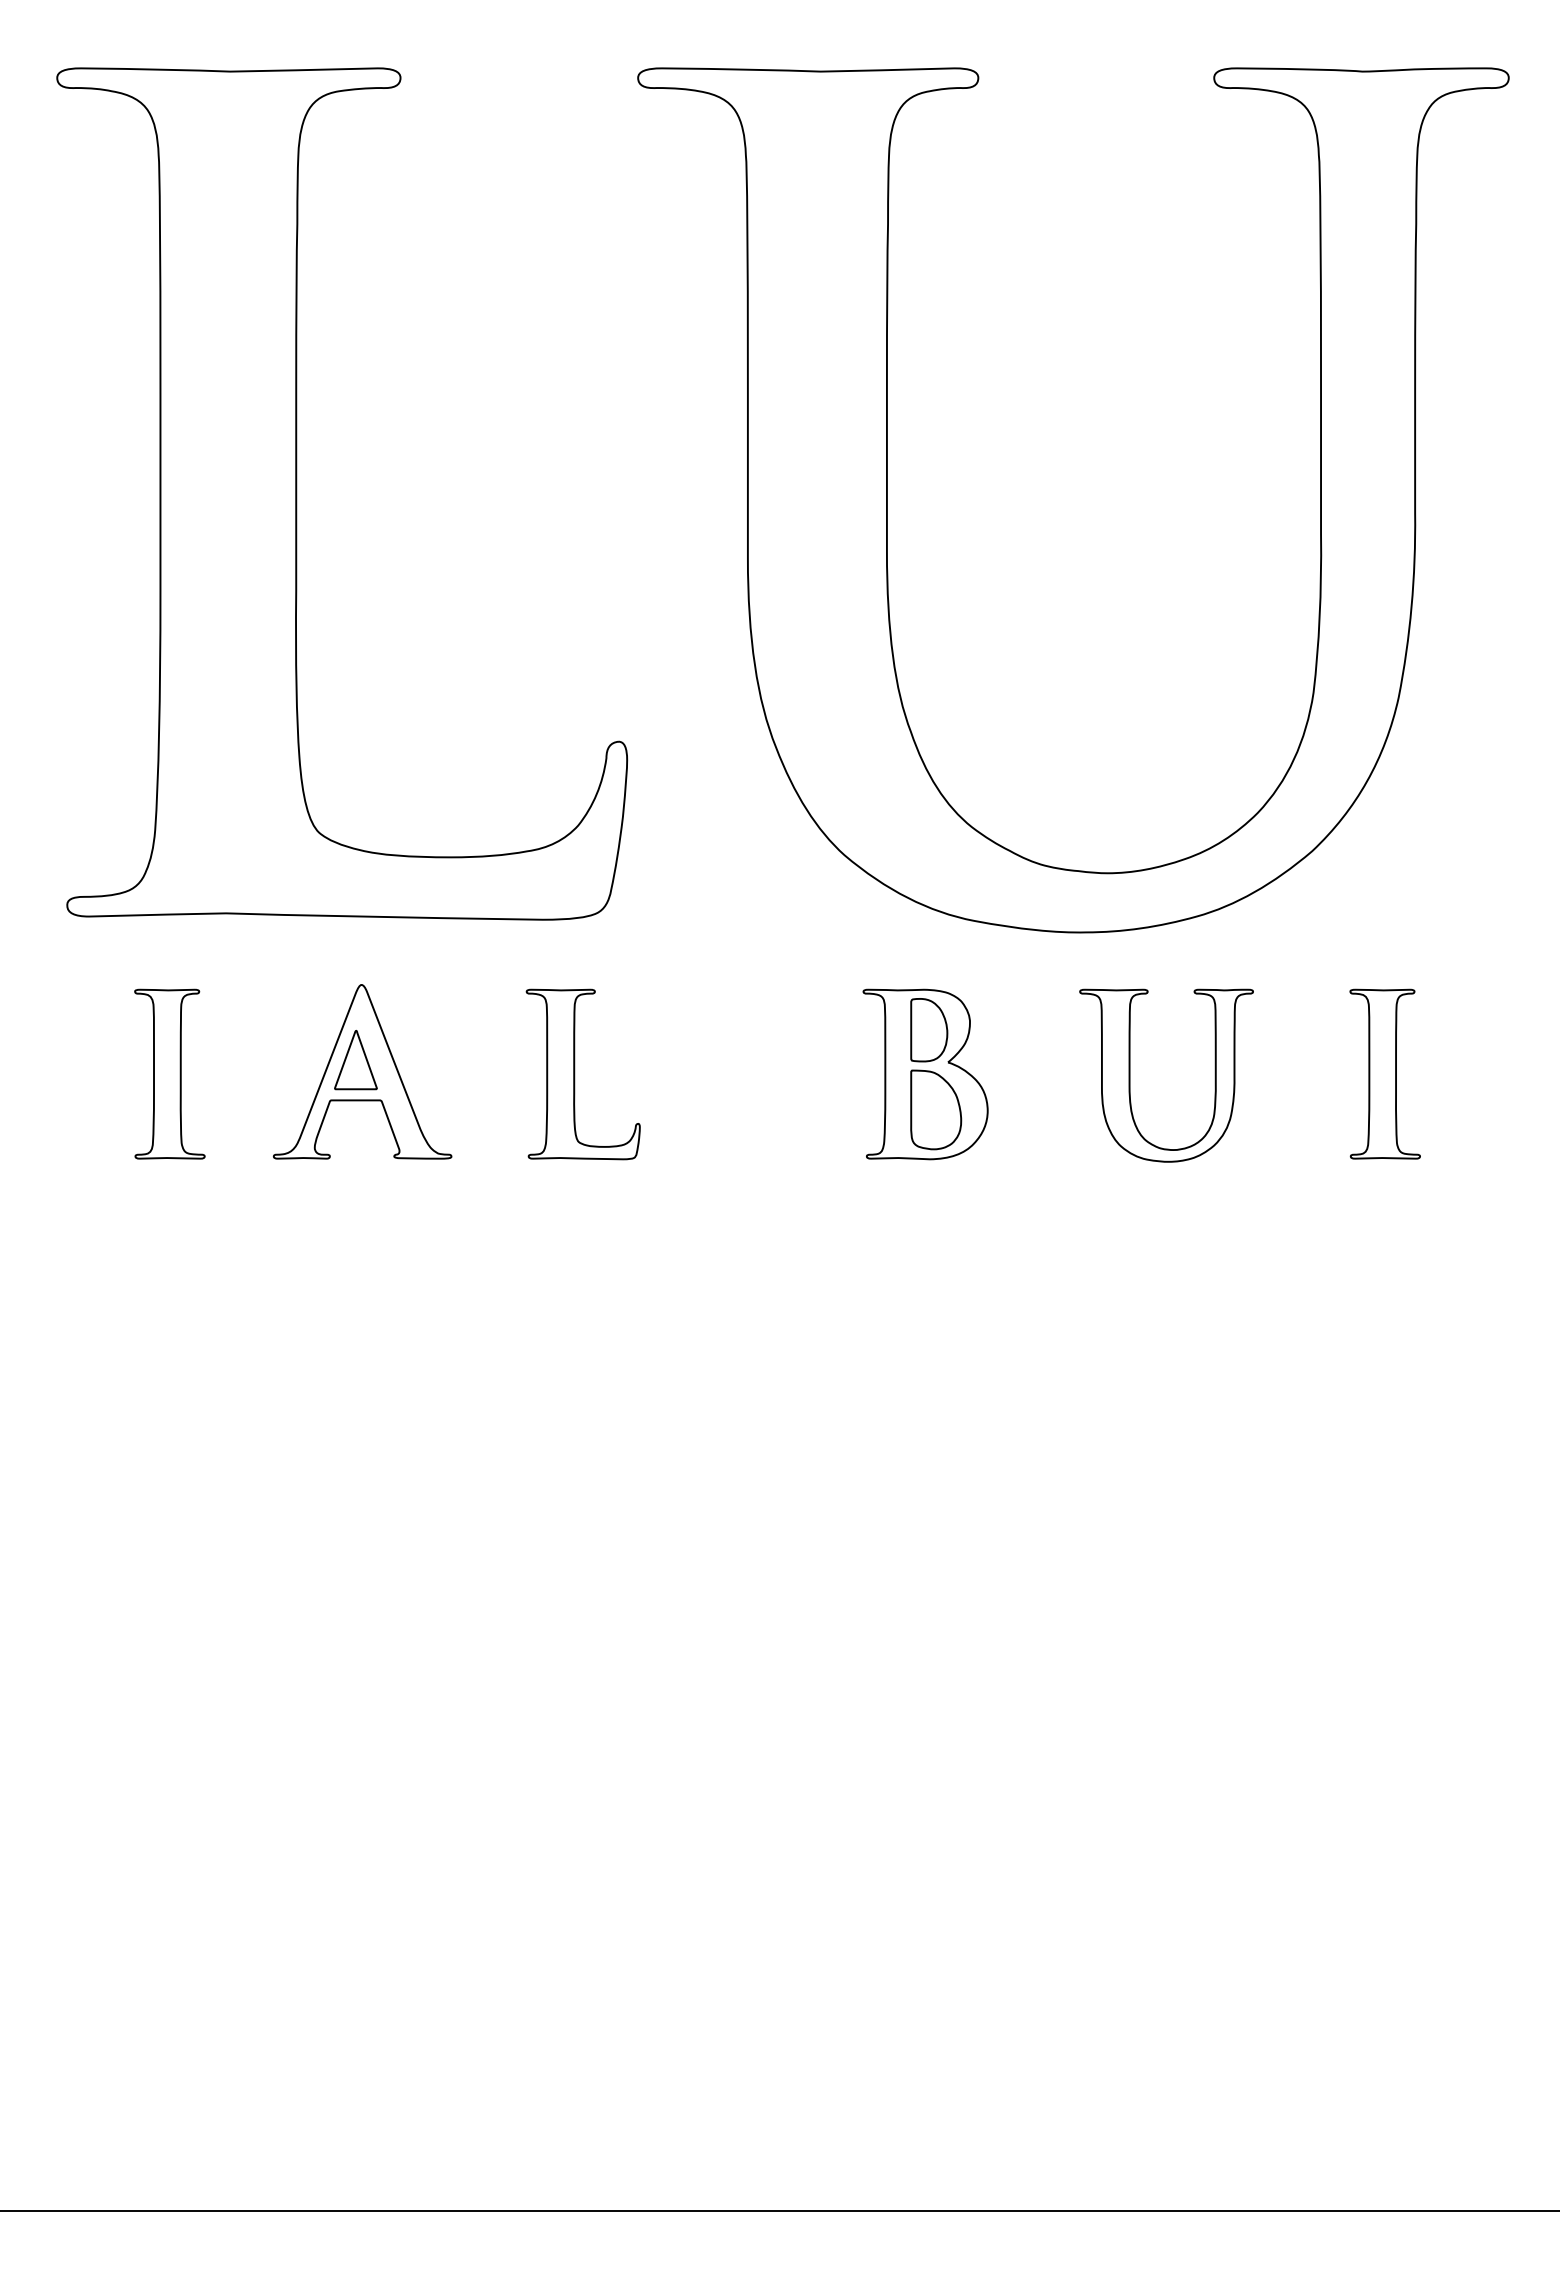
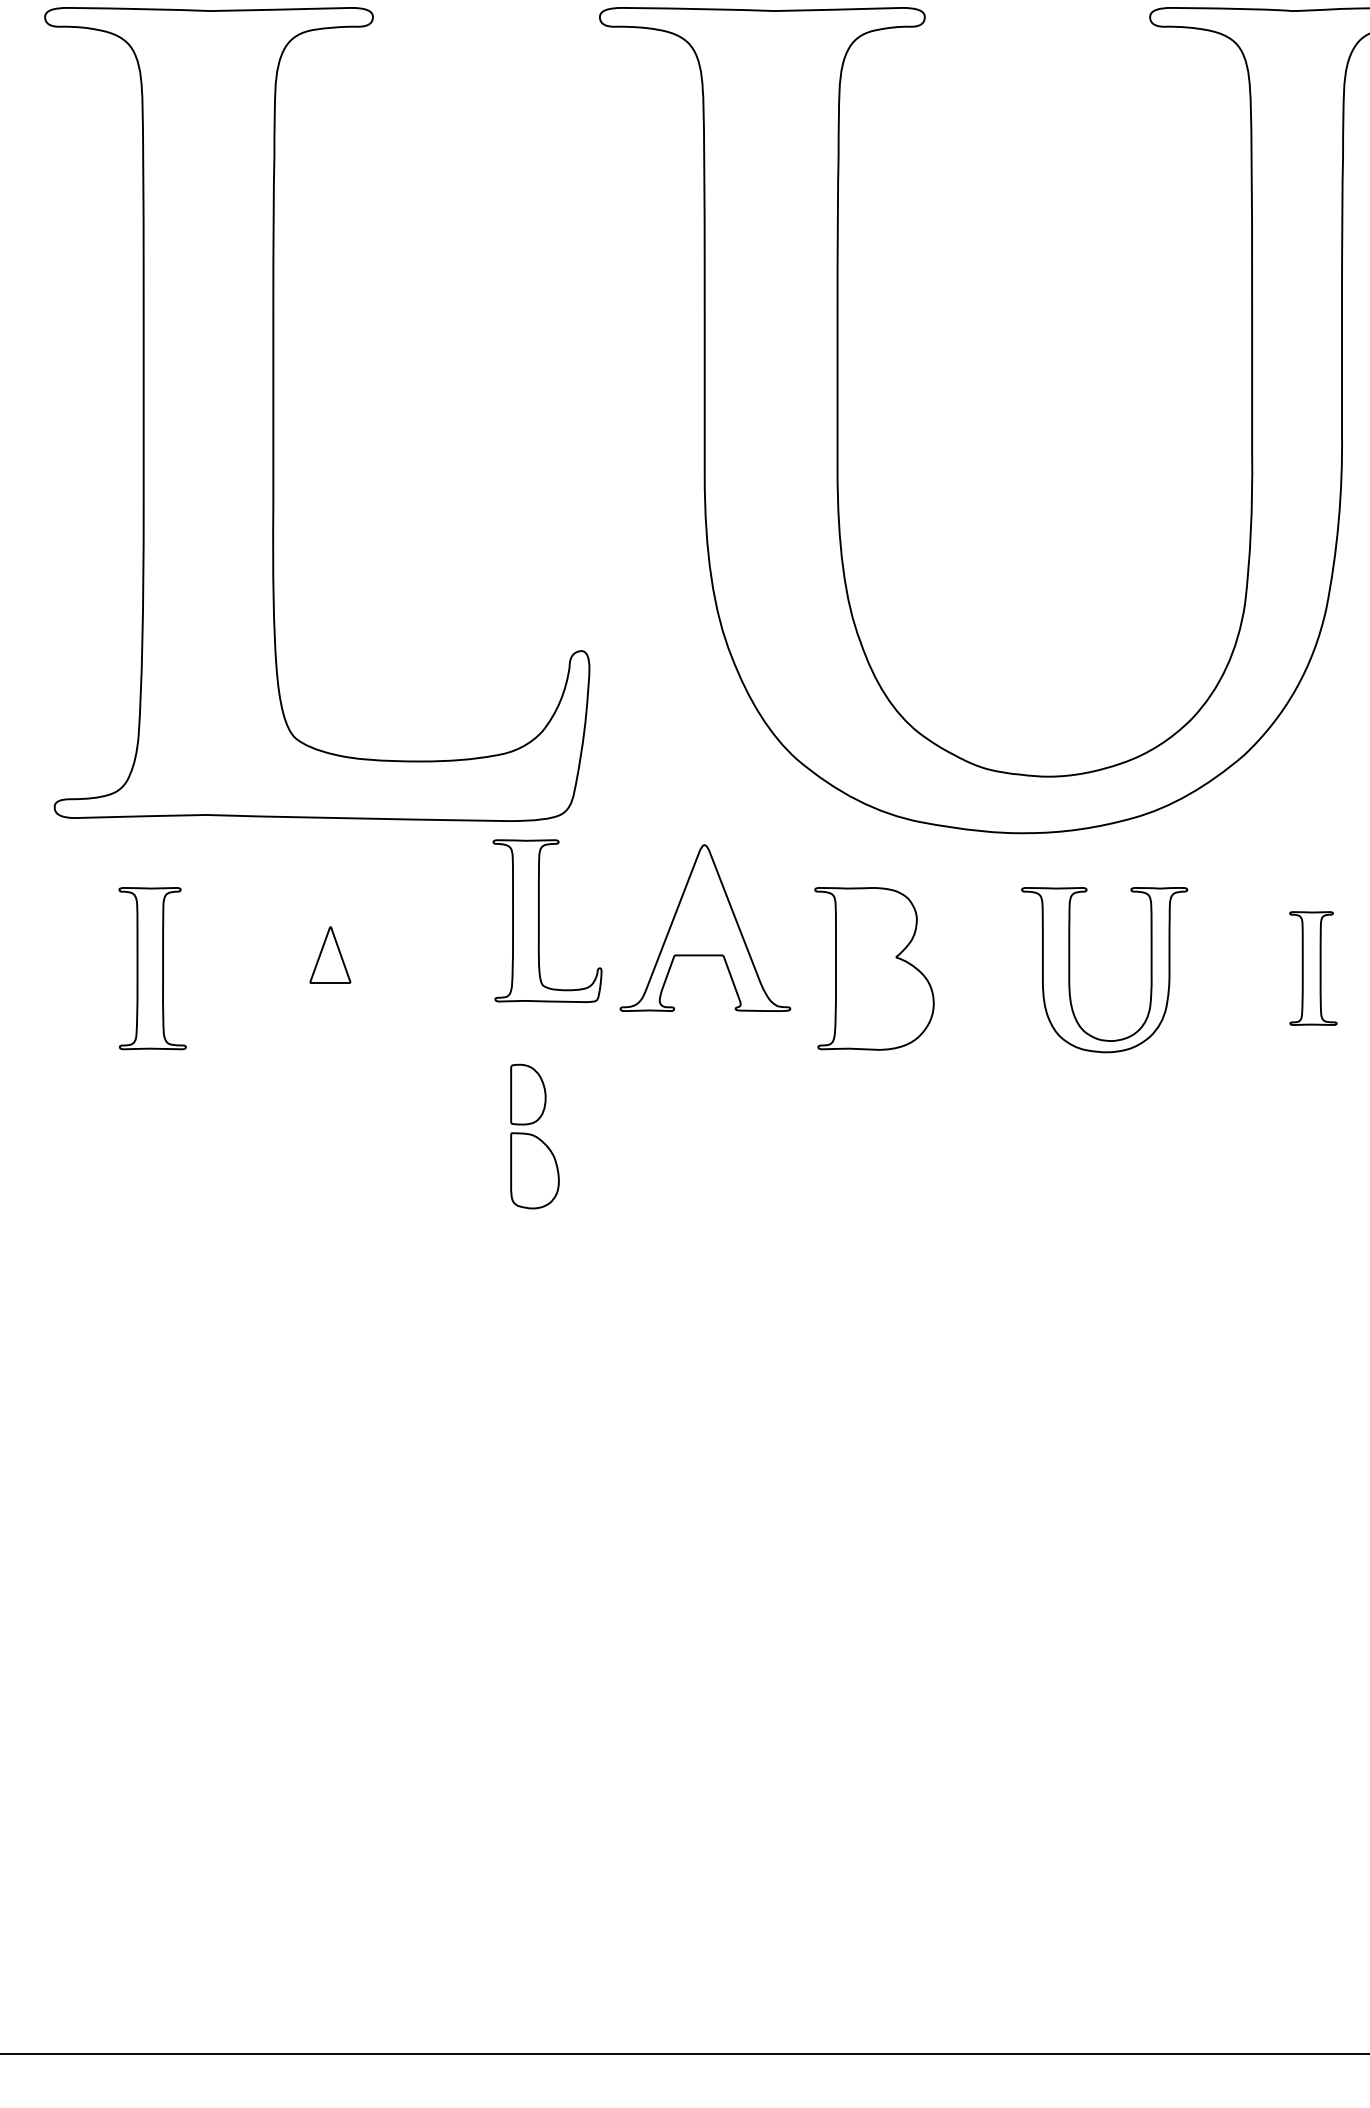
part: (362, 1071) -> (705, 927), moved
part: (1384, 1073) -> (1312, 967), size x0.7
part: (575, 1074) -> (540, 921), moved
part: (936, 1074) -> (535, 1136), moved

